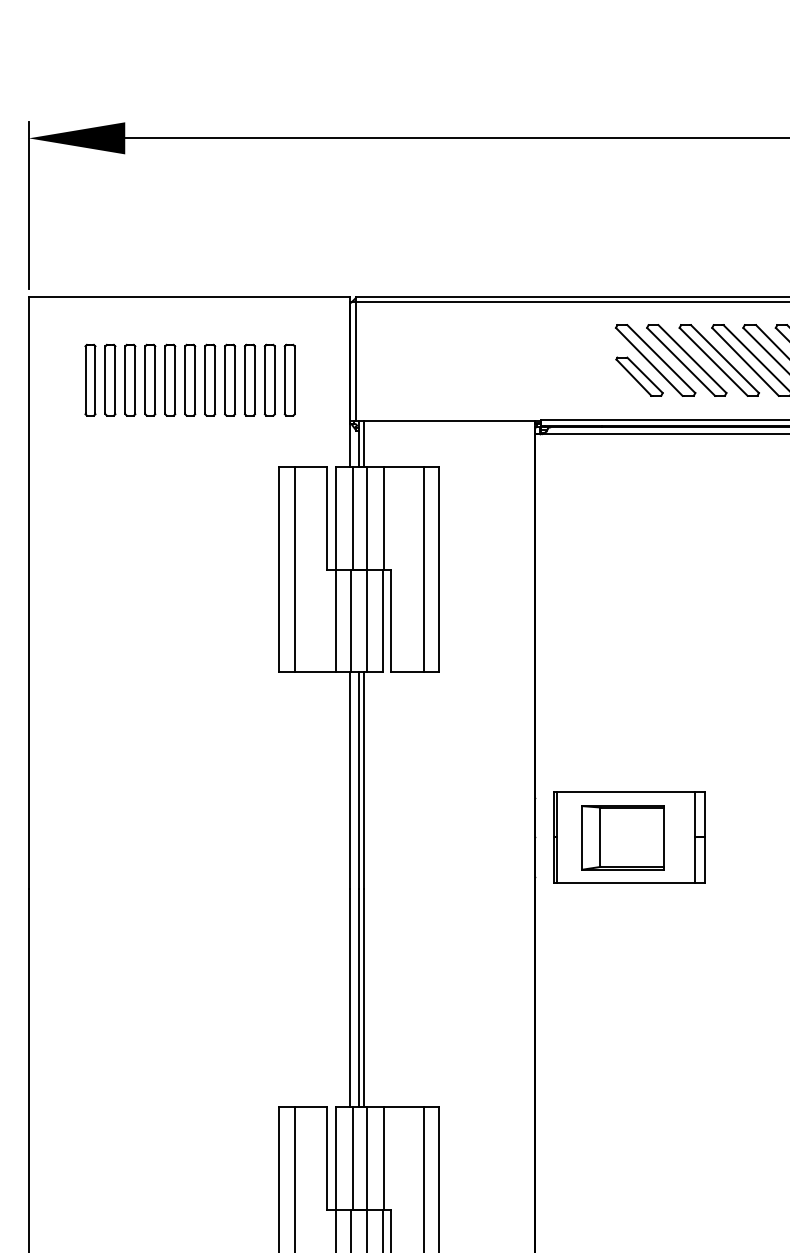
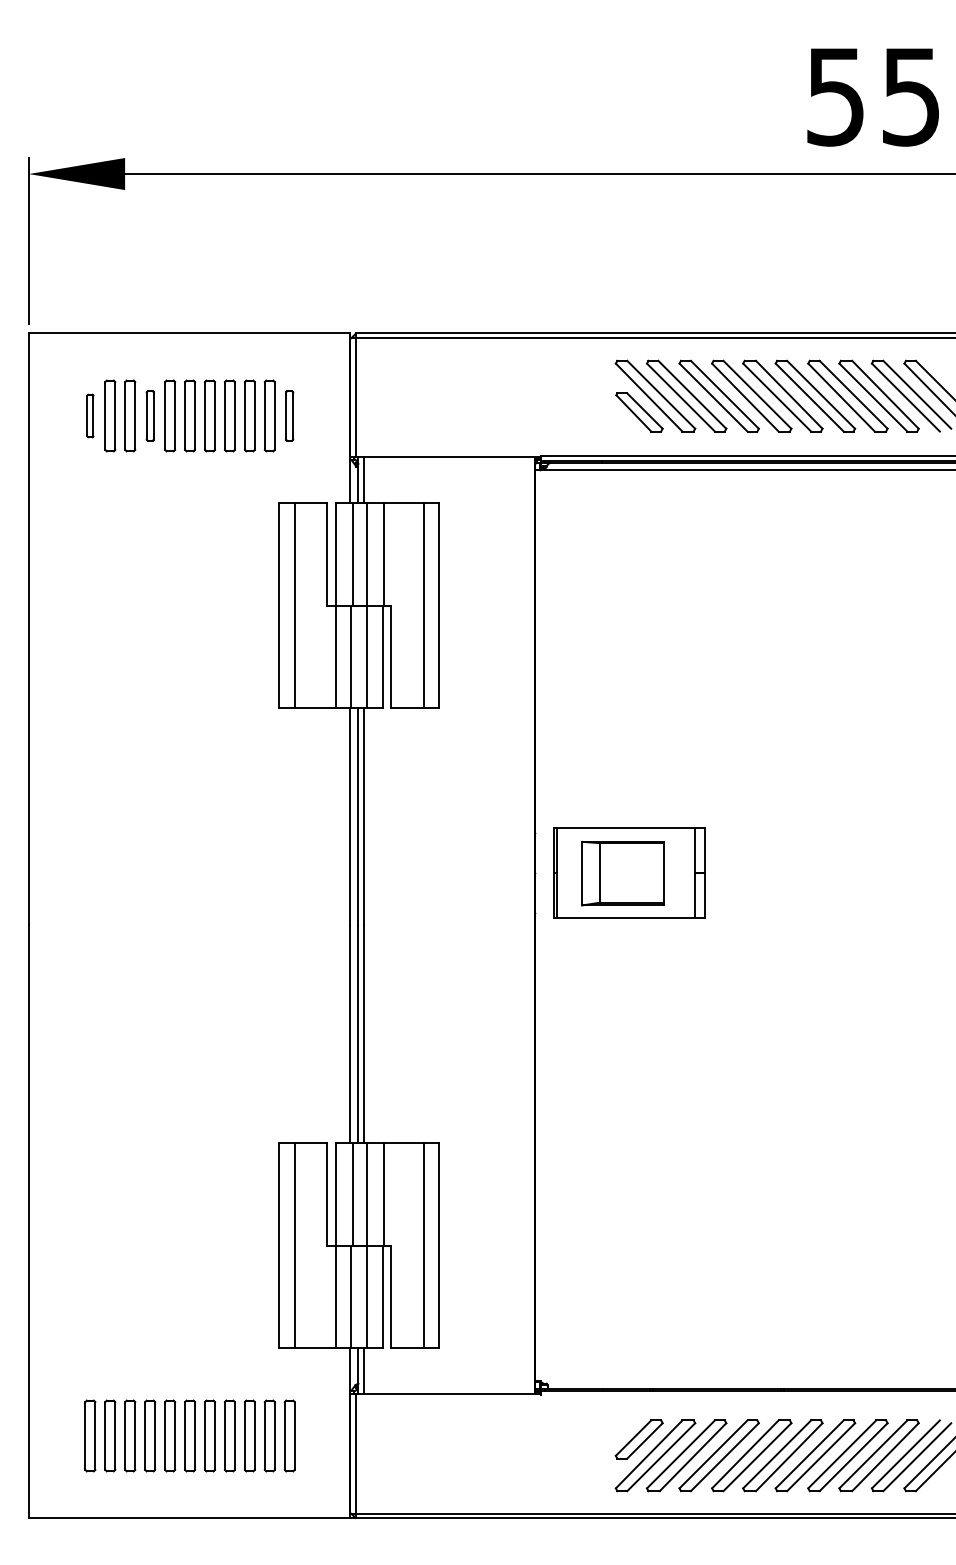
part: (90, 379) -> (90, 415), size x0.6
part: (150, 379) -> (150, 415), size x0.7
part: (289, 379) -> (289, 415), size x0.7

